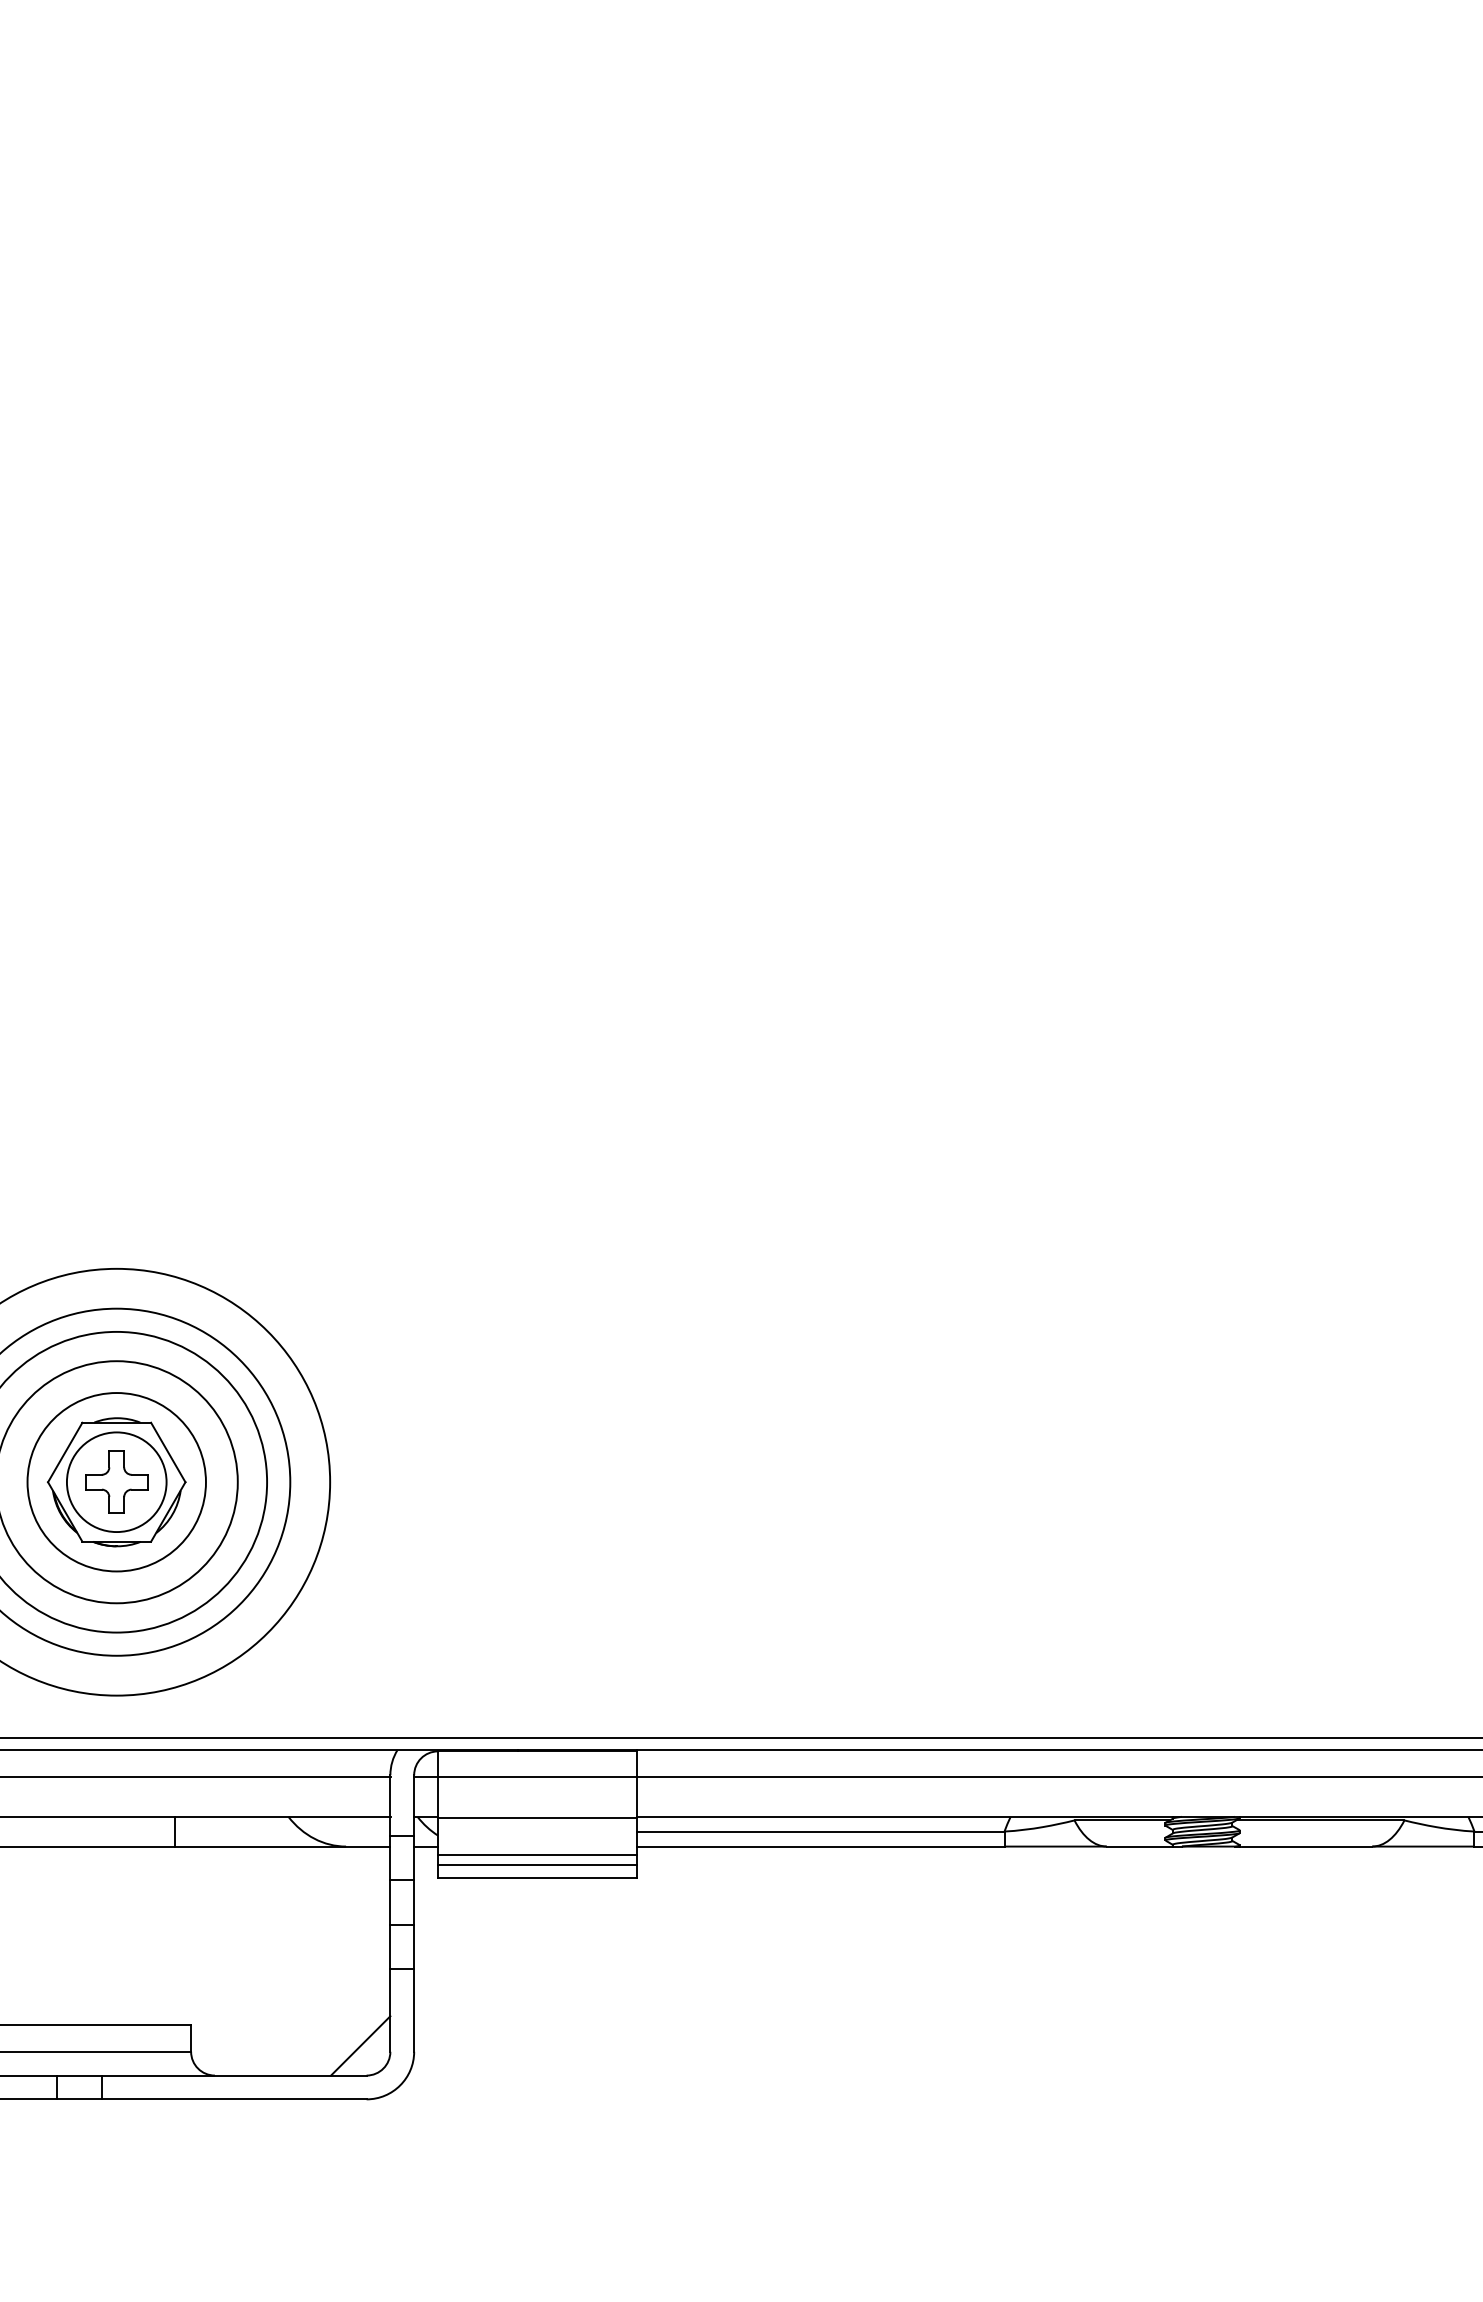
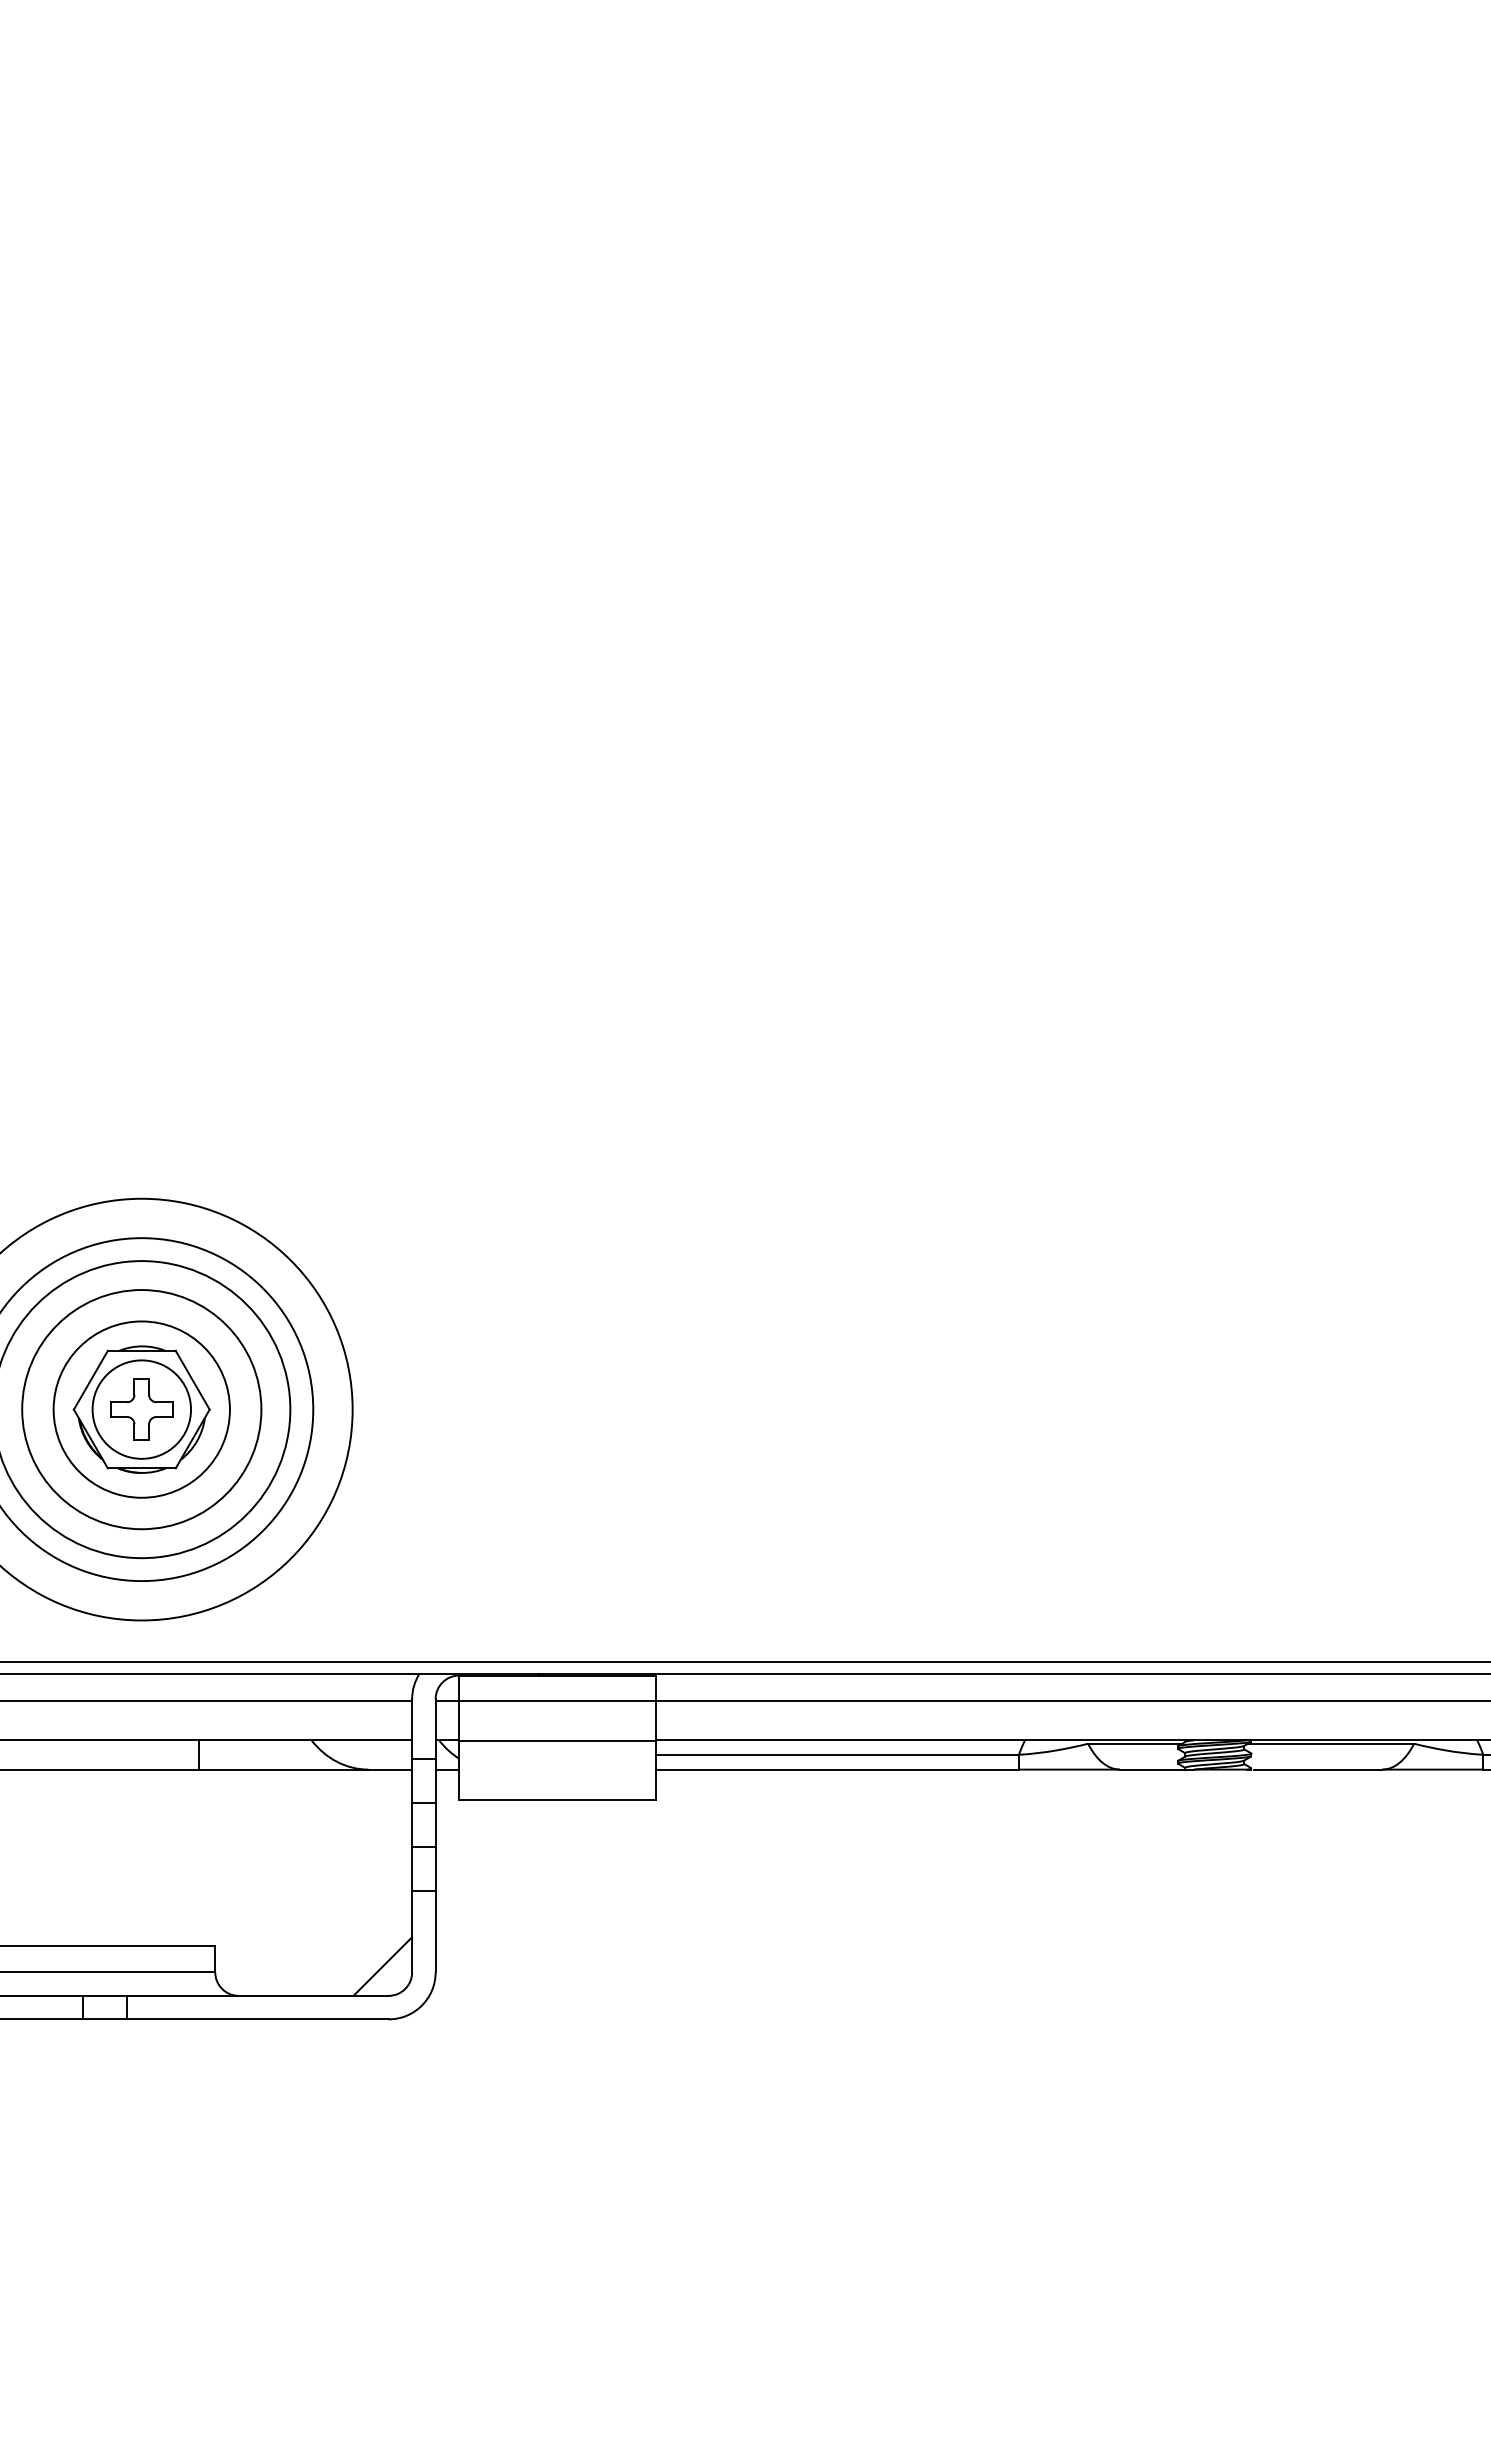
line: (537, 1855) -> (557, 1778), removed
line: (537, 1864) -> (557, 1787), removed

